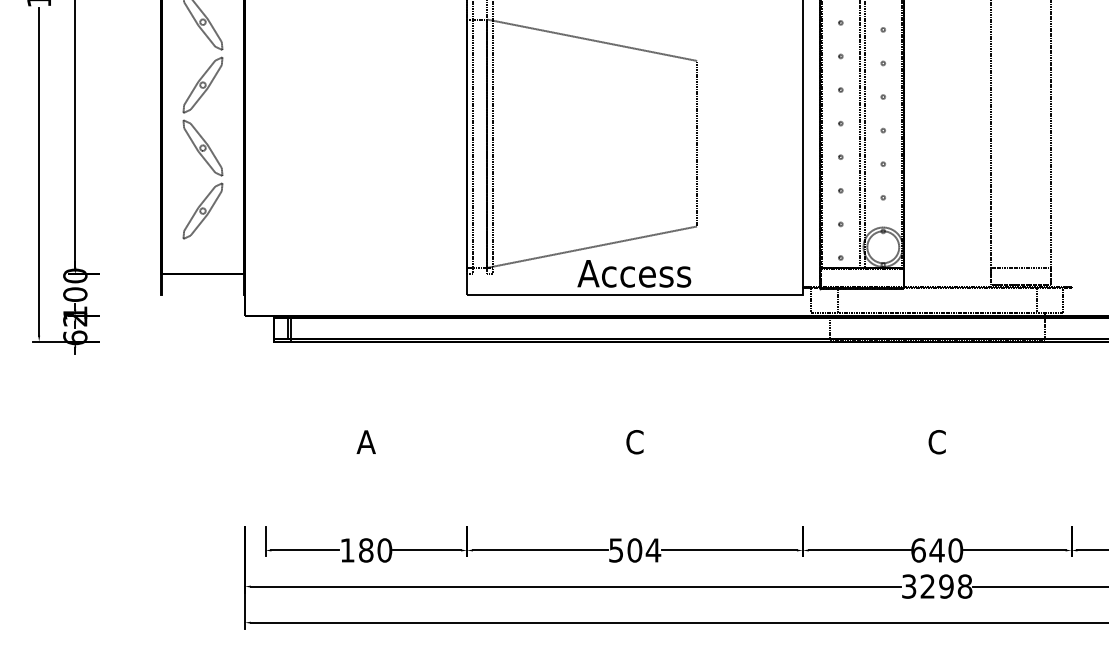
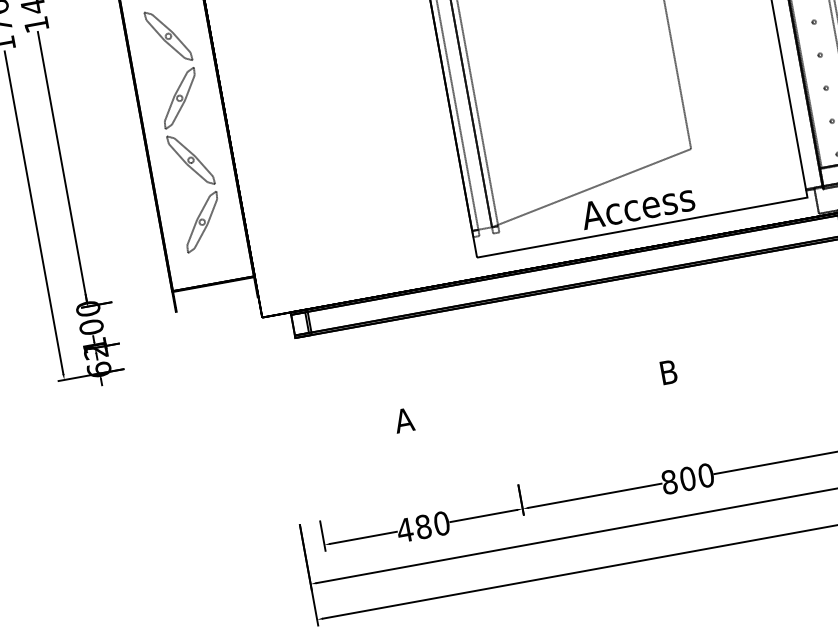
text: (634, 442) -> (668, 372), C -> B
text: (347, 550) -> (405, 530), 180 -> 480
text: (635, 550) -> (688, 478), 504 -> 800

